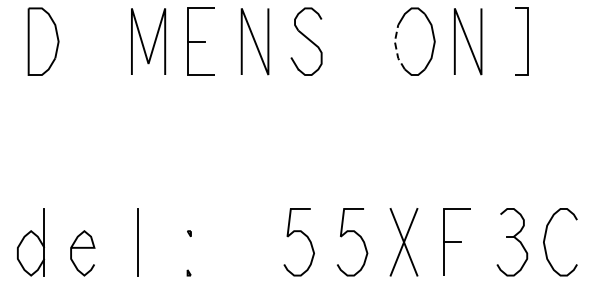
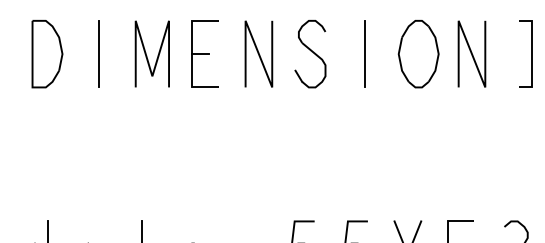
line: (95, 41) -> (99, 53), added
line: (361, 41) -> (365, 53), added
line: (396, 47) -> (400, 59), dashed -> solid

